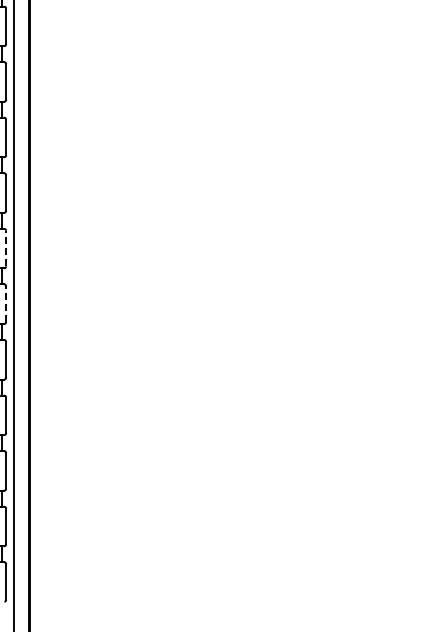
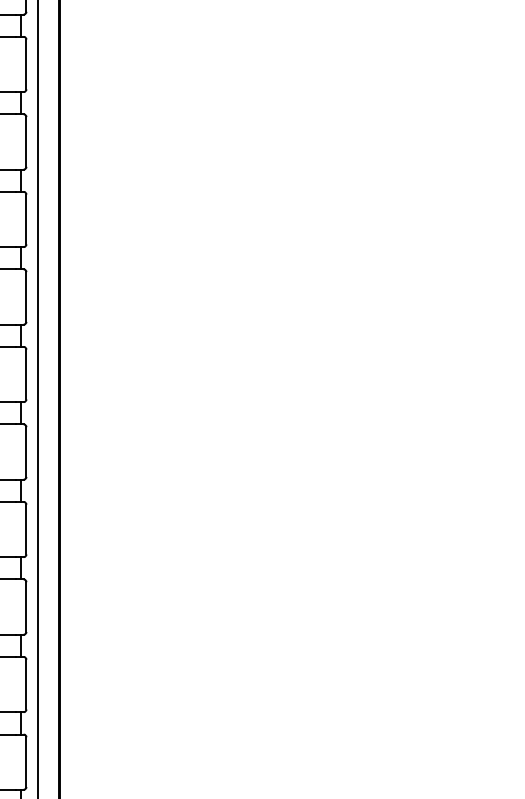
line: (6, 248) -> (26, 374), dashed -> solid
line: (6, 304) -> (26, 452), dashed -> solid

